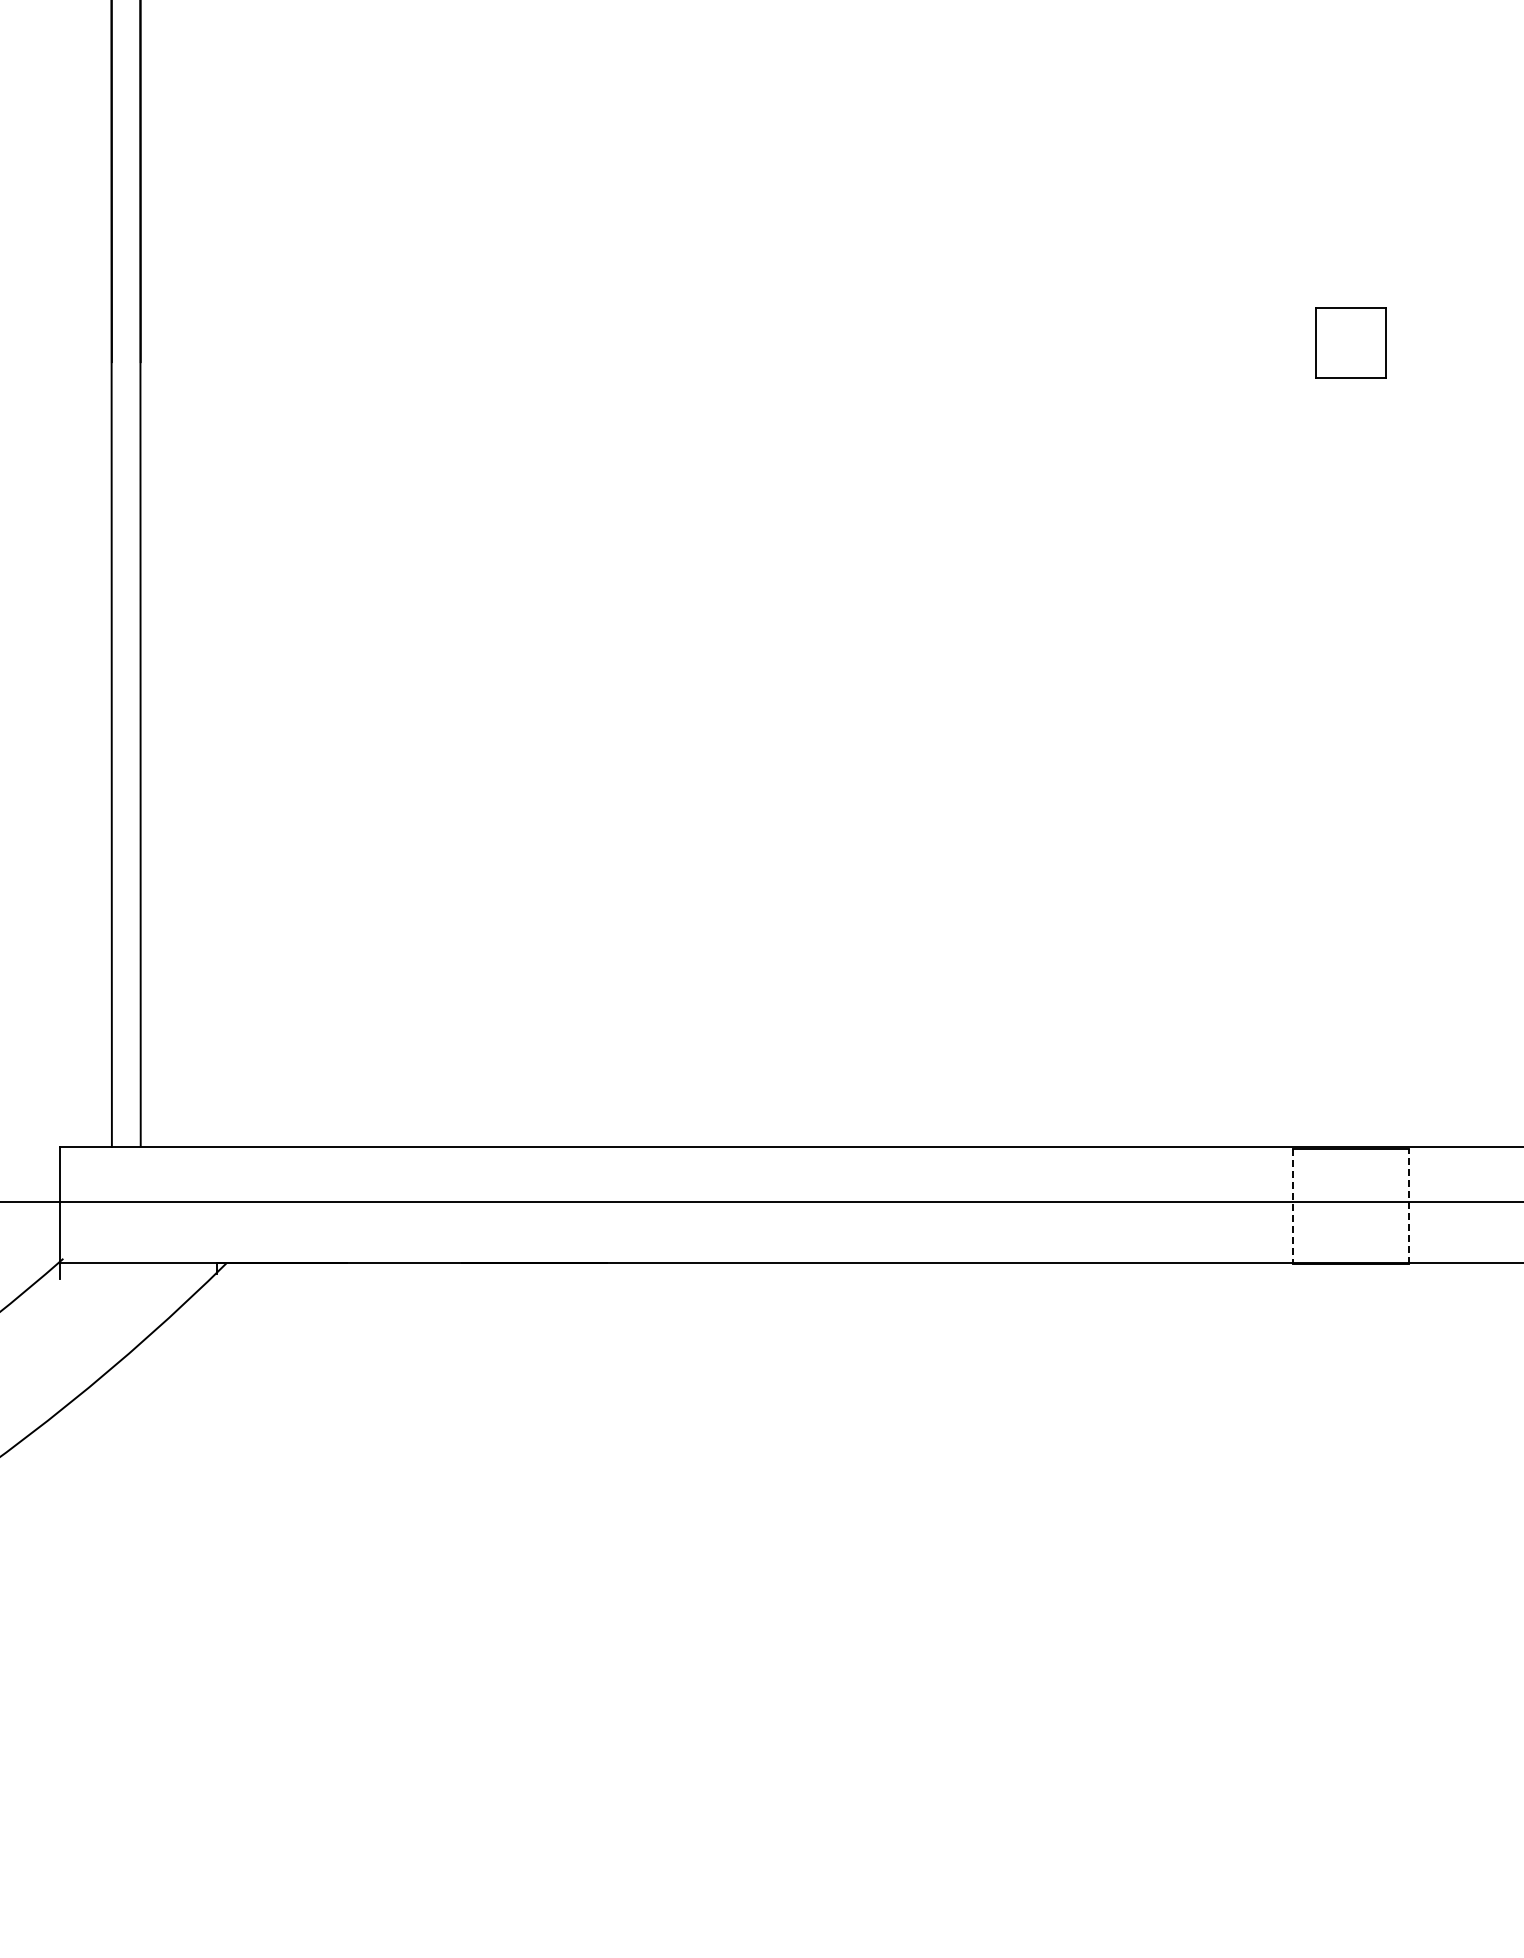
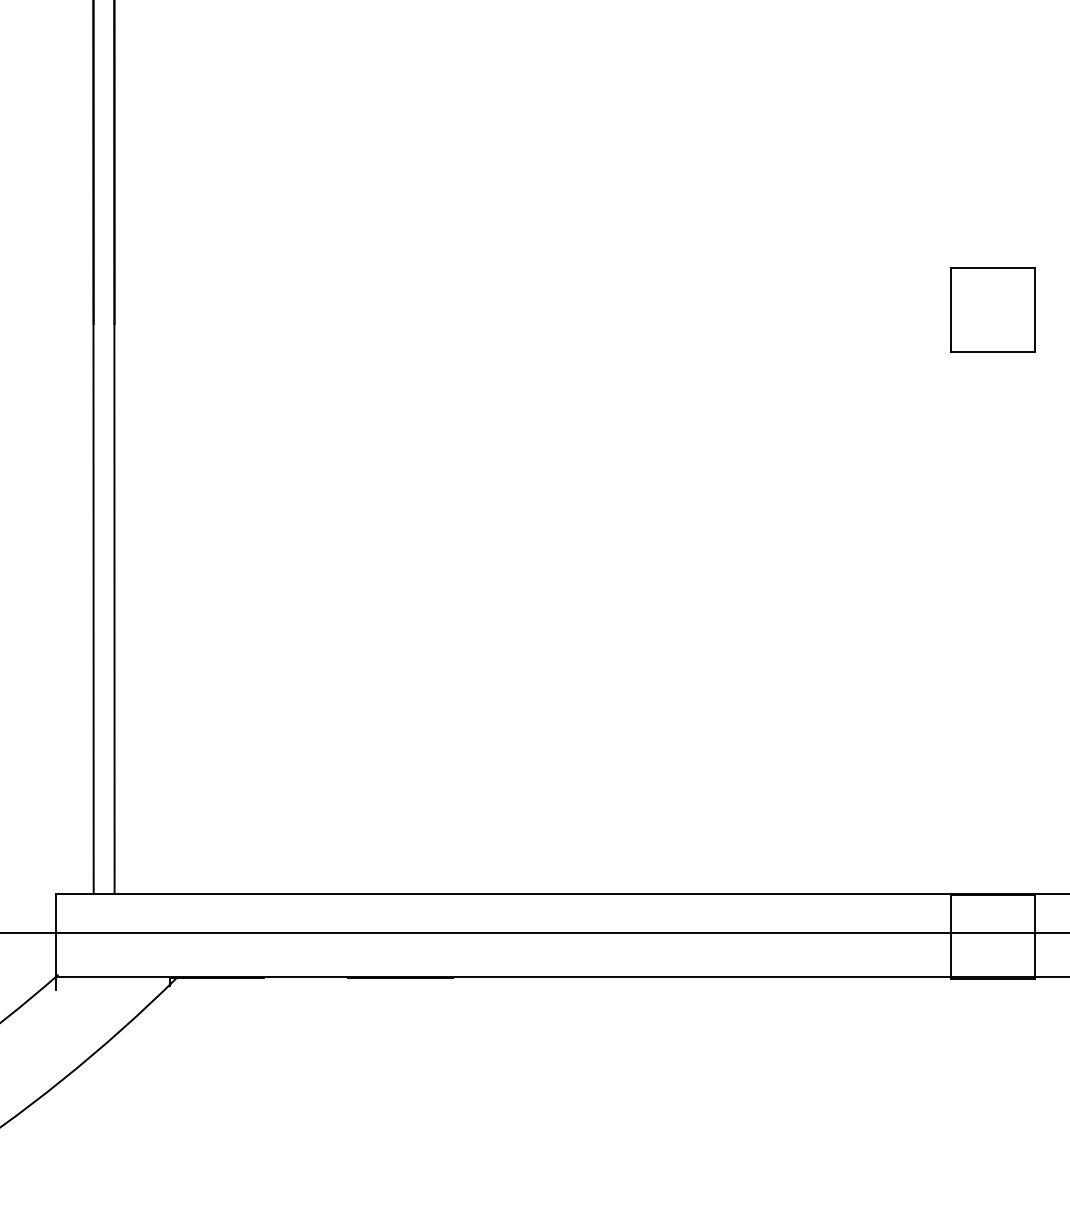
part: (1350, 342) -> (992, 309), size x1.67
line: (1293, 1206) -> (951, 936), dashed -> solid
line: (1408, 1206) -> (1034, 936), dashed -> solid

